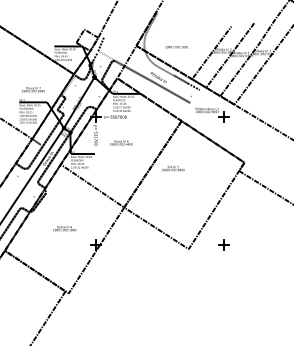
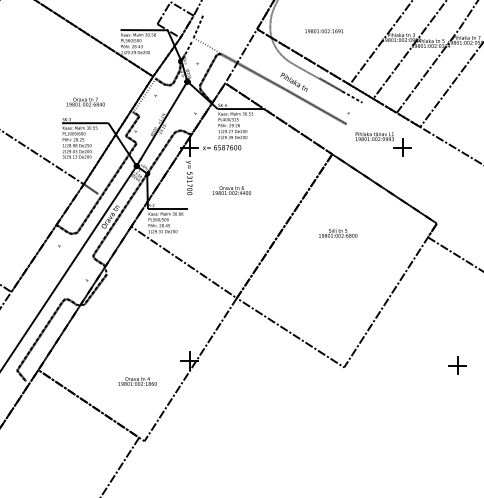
text: (173, 168) -> (338, 233), moved
text: (64, 228) -> (137, 381), moved
part: (223, 244) -> (456, 364), moved

